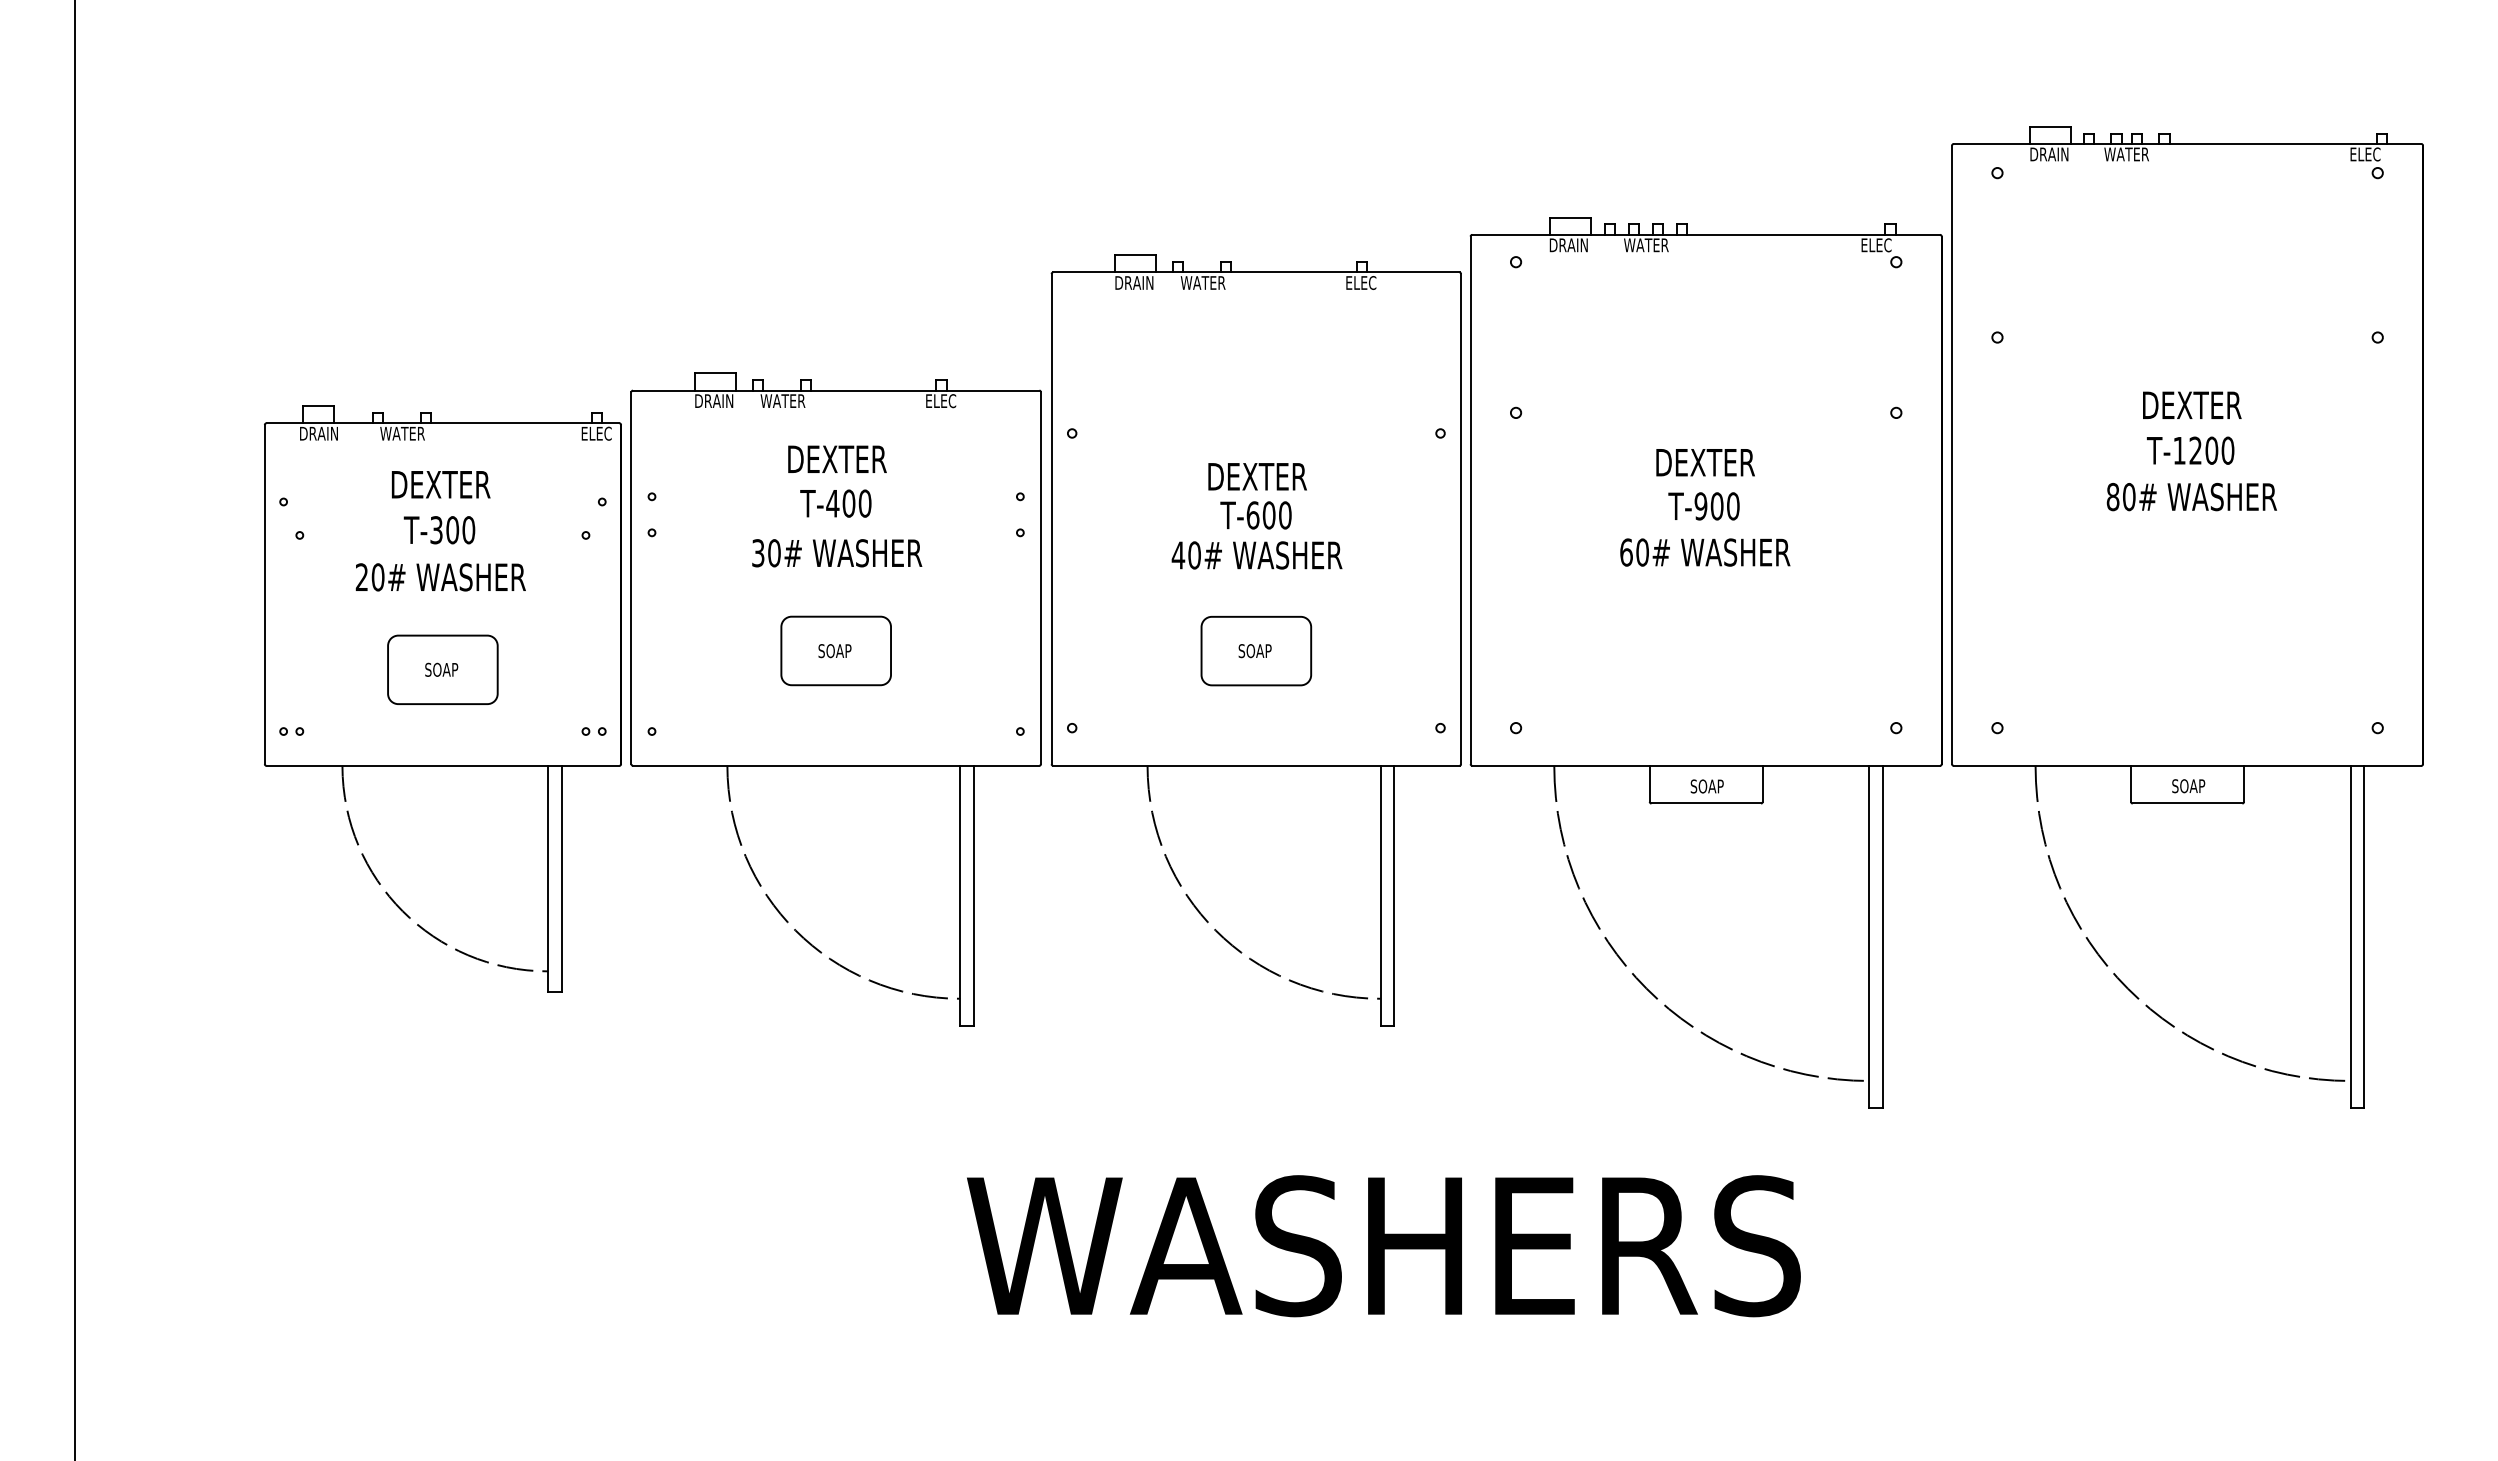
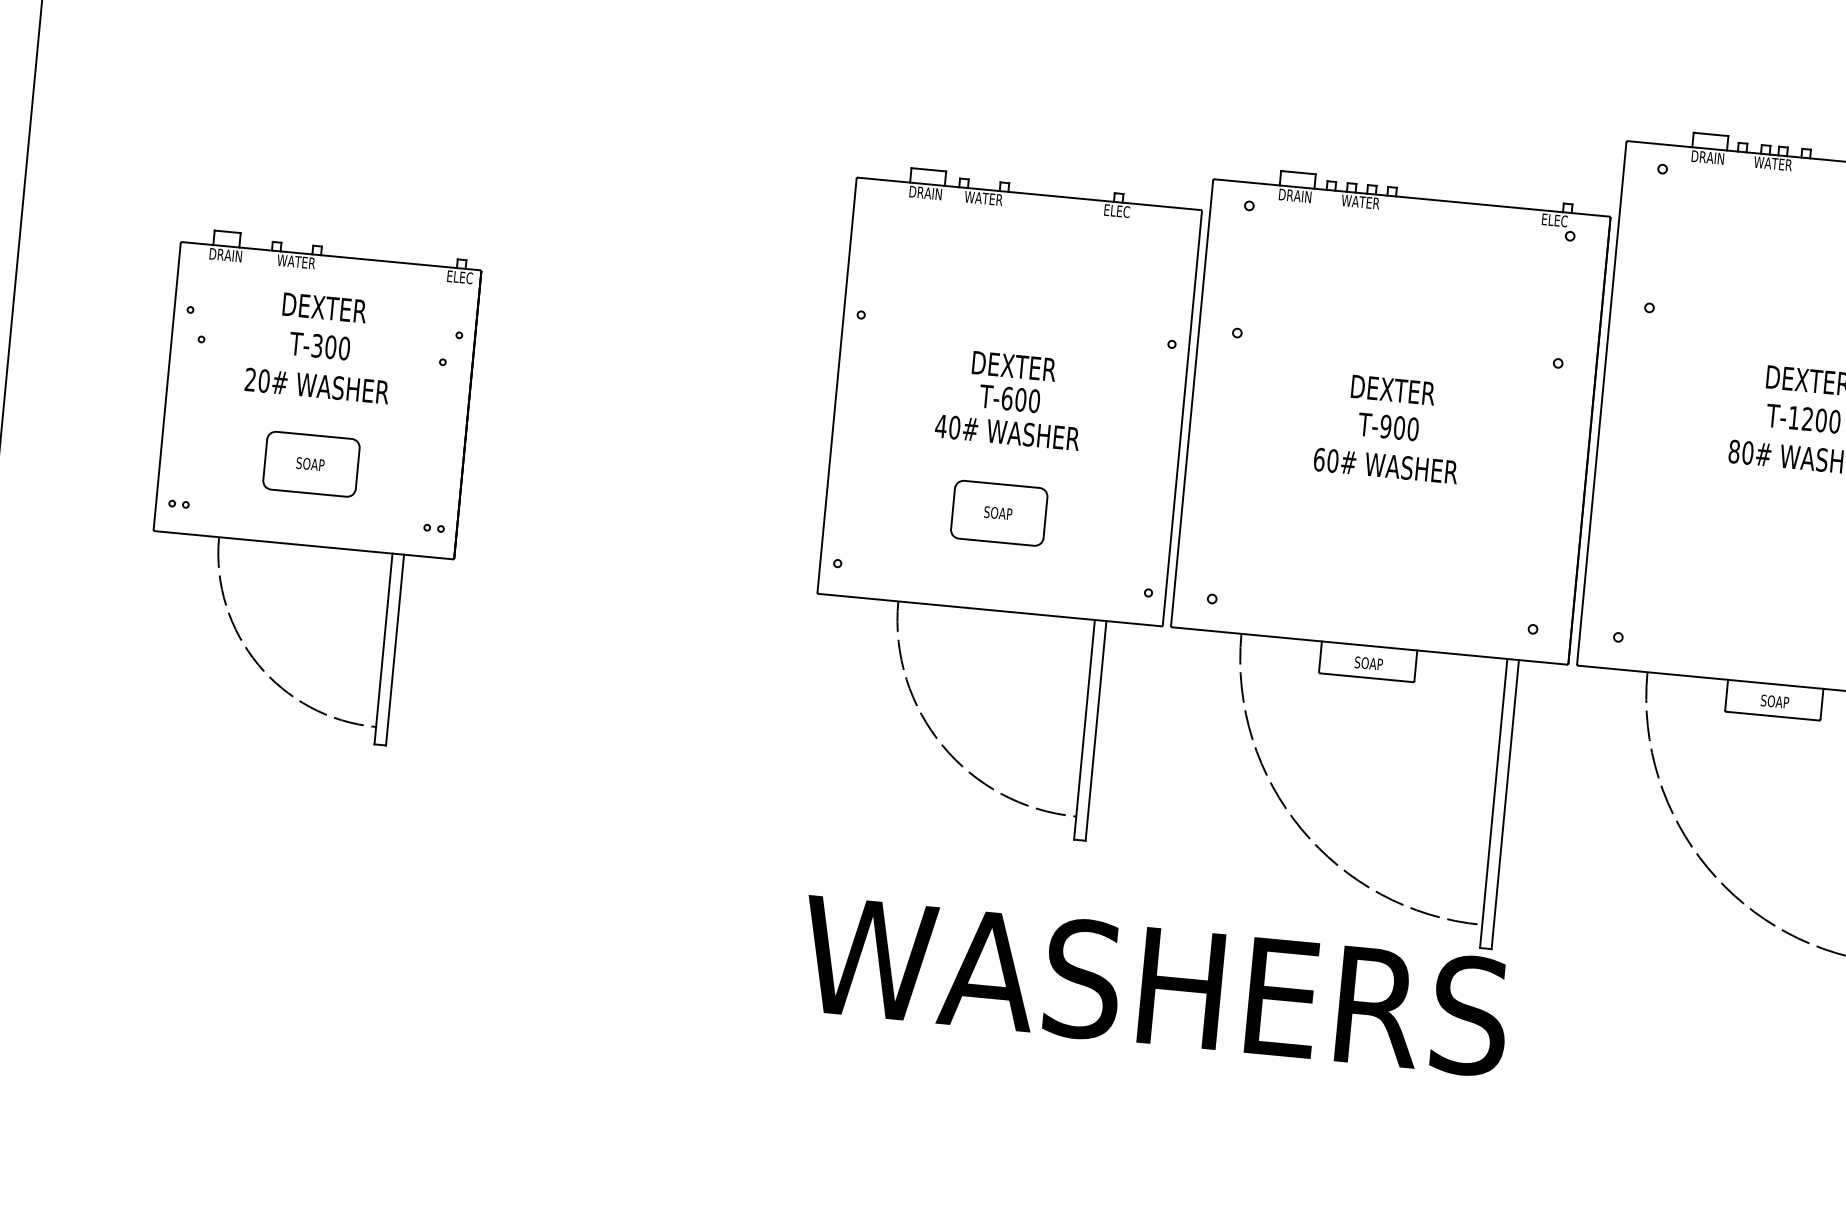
part: (835, 699) -> (640, 520), removed
text: (1383, 1246) -> (1154, 986), moved

